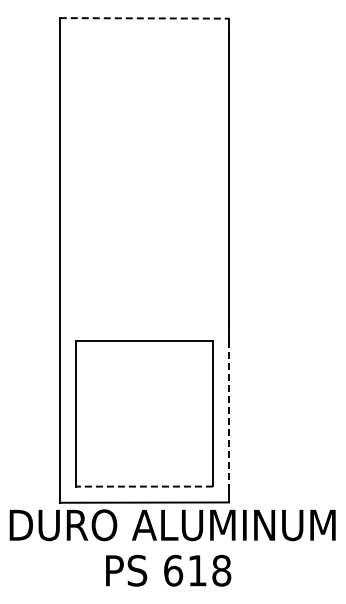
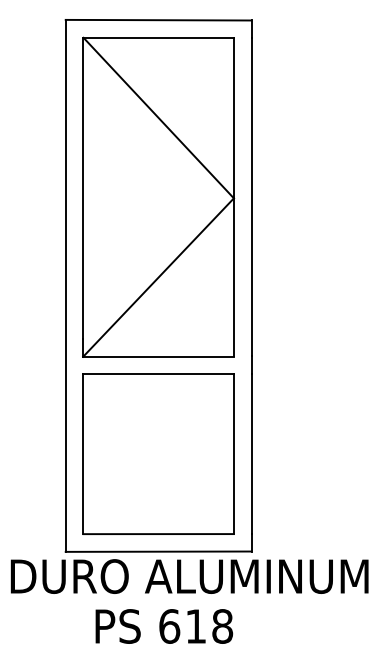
line: (144, 18) -> (158, 20), dashed -> solid
part: (144, 179) -> (158, 197), added
line: (229, 413) -> (252, 453), dashed -> solid
line: (143, 486) -> (157, 534), dashed -> solid
text: (168, 570) -> (164, 626), moved

